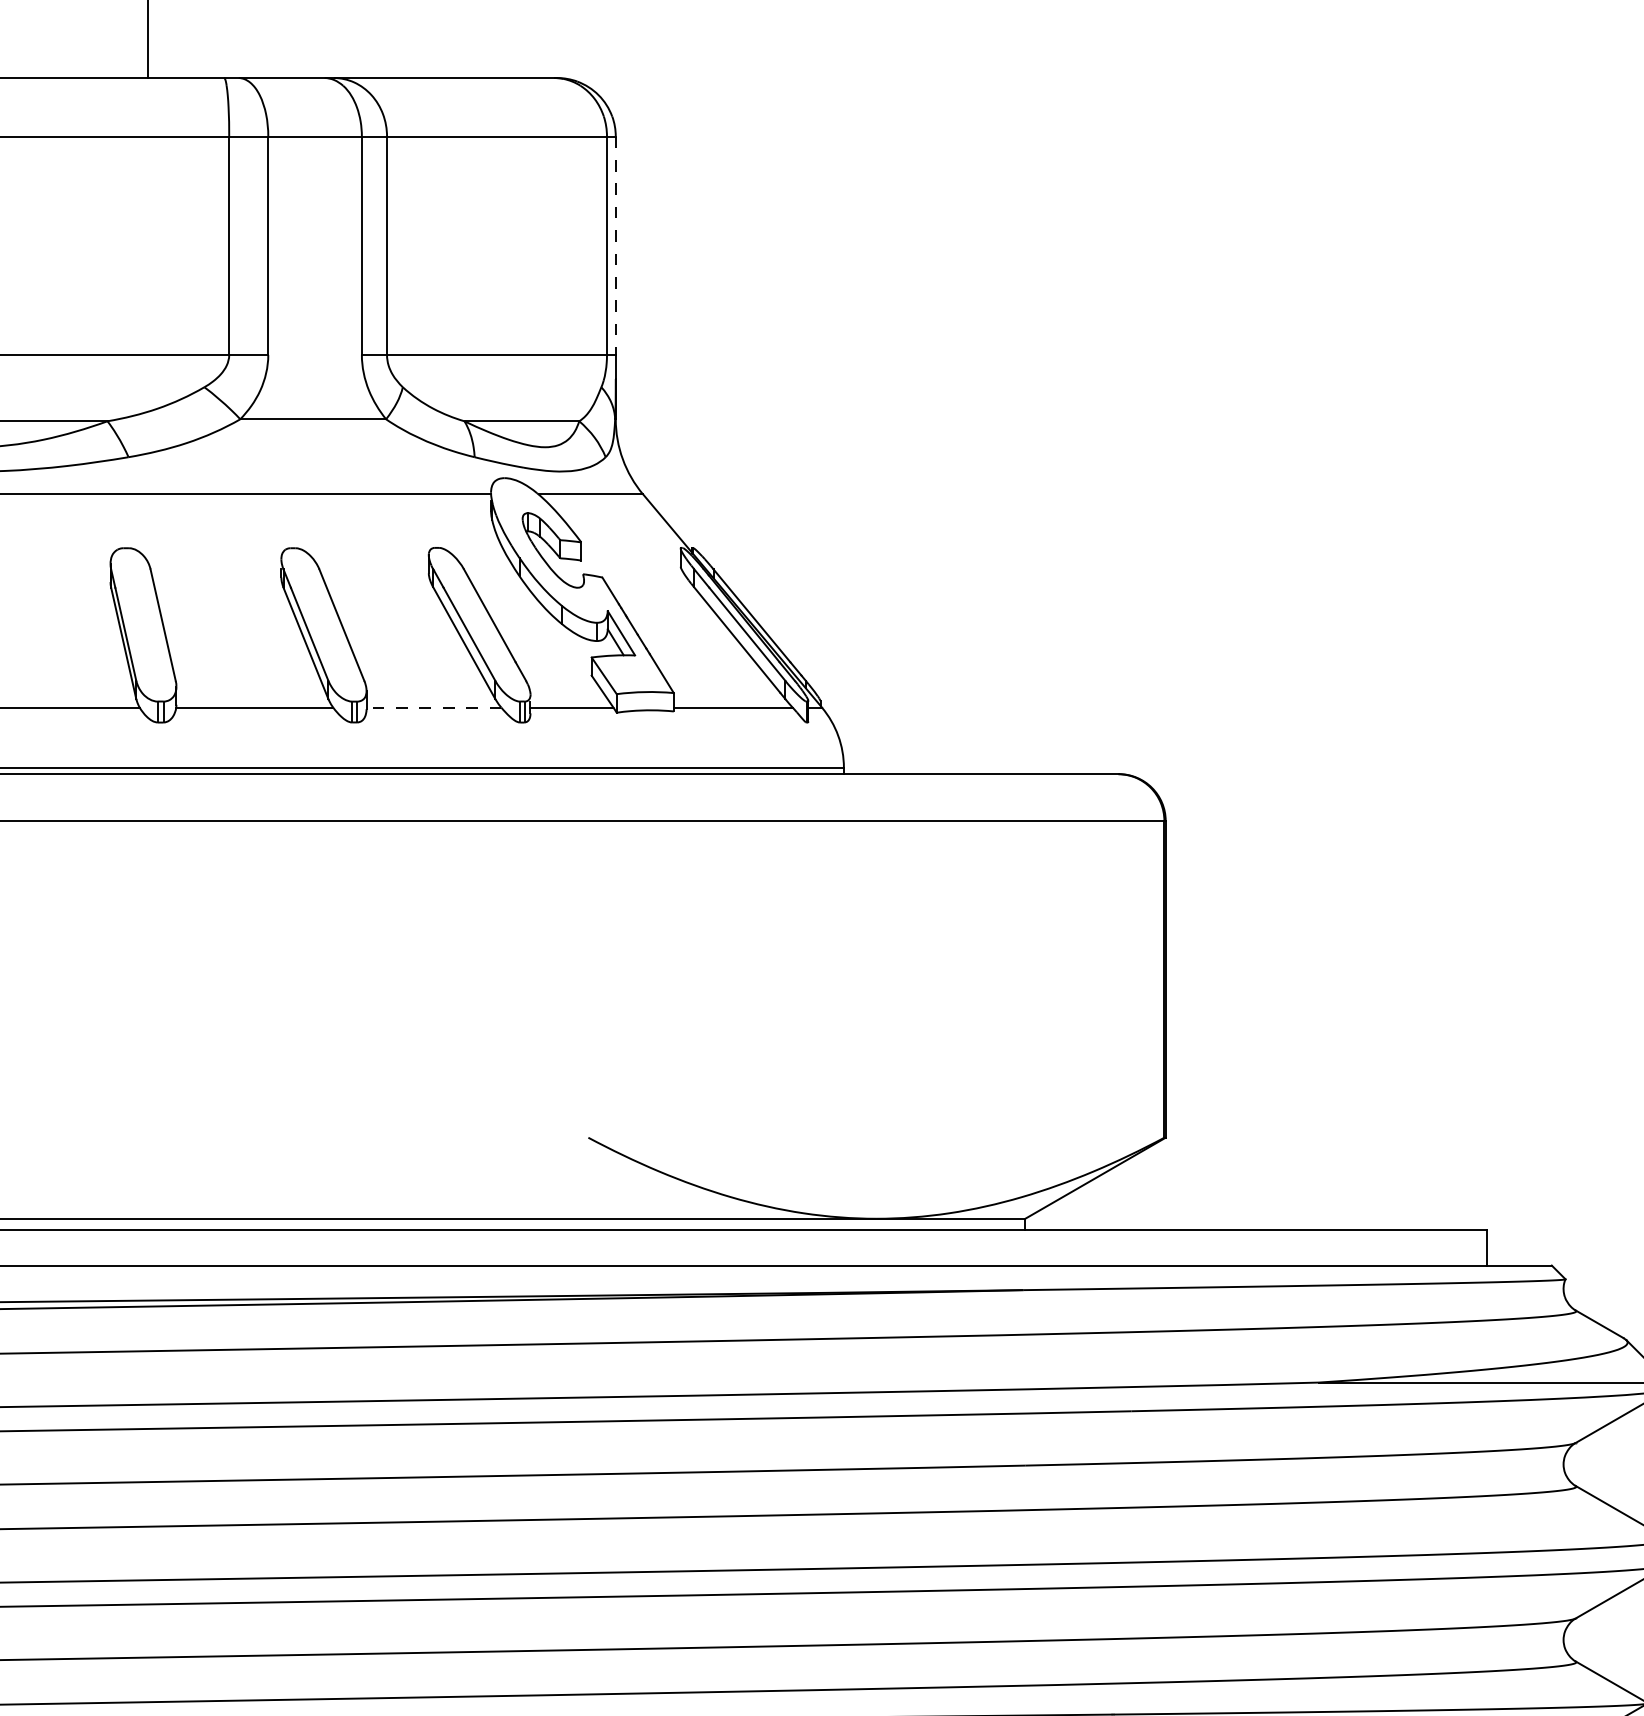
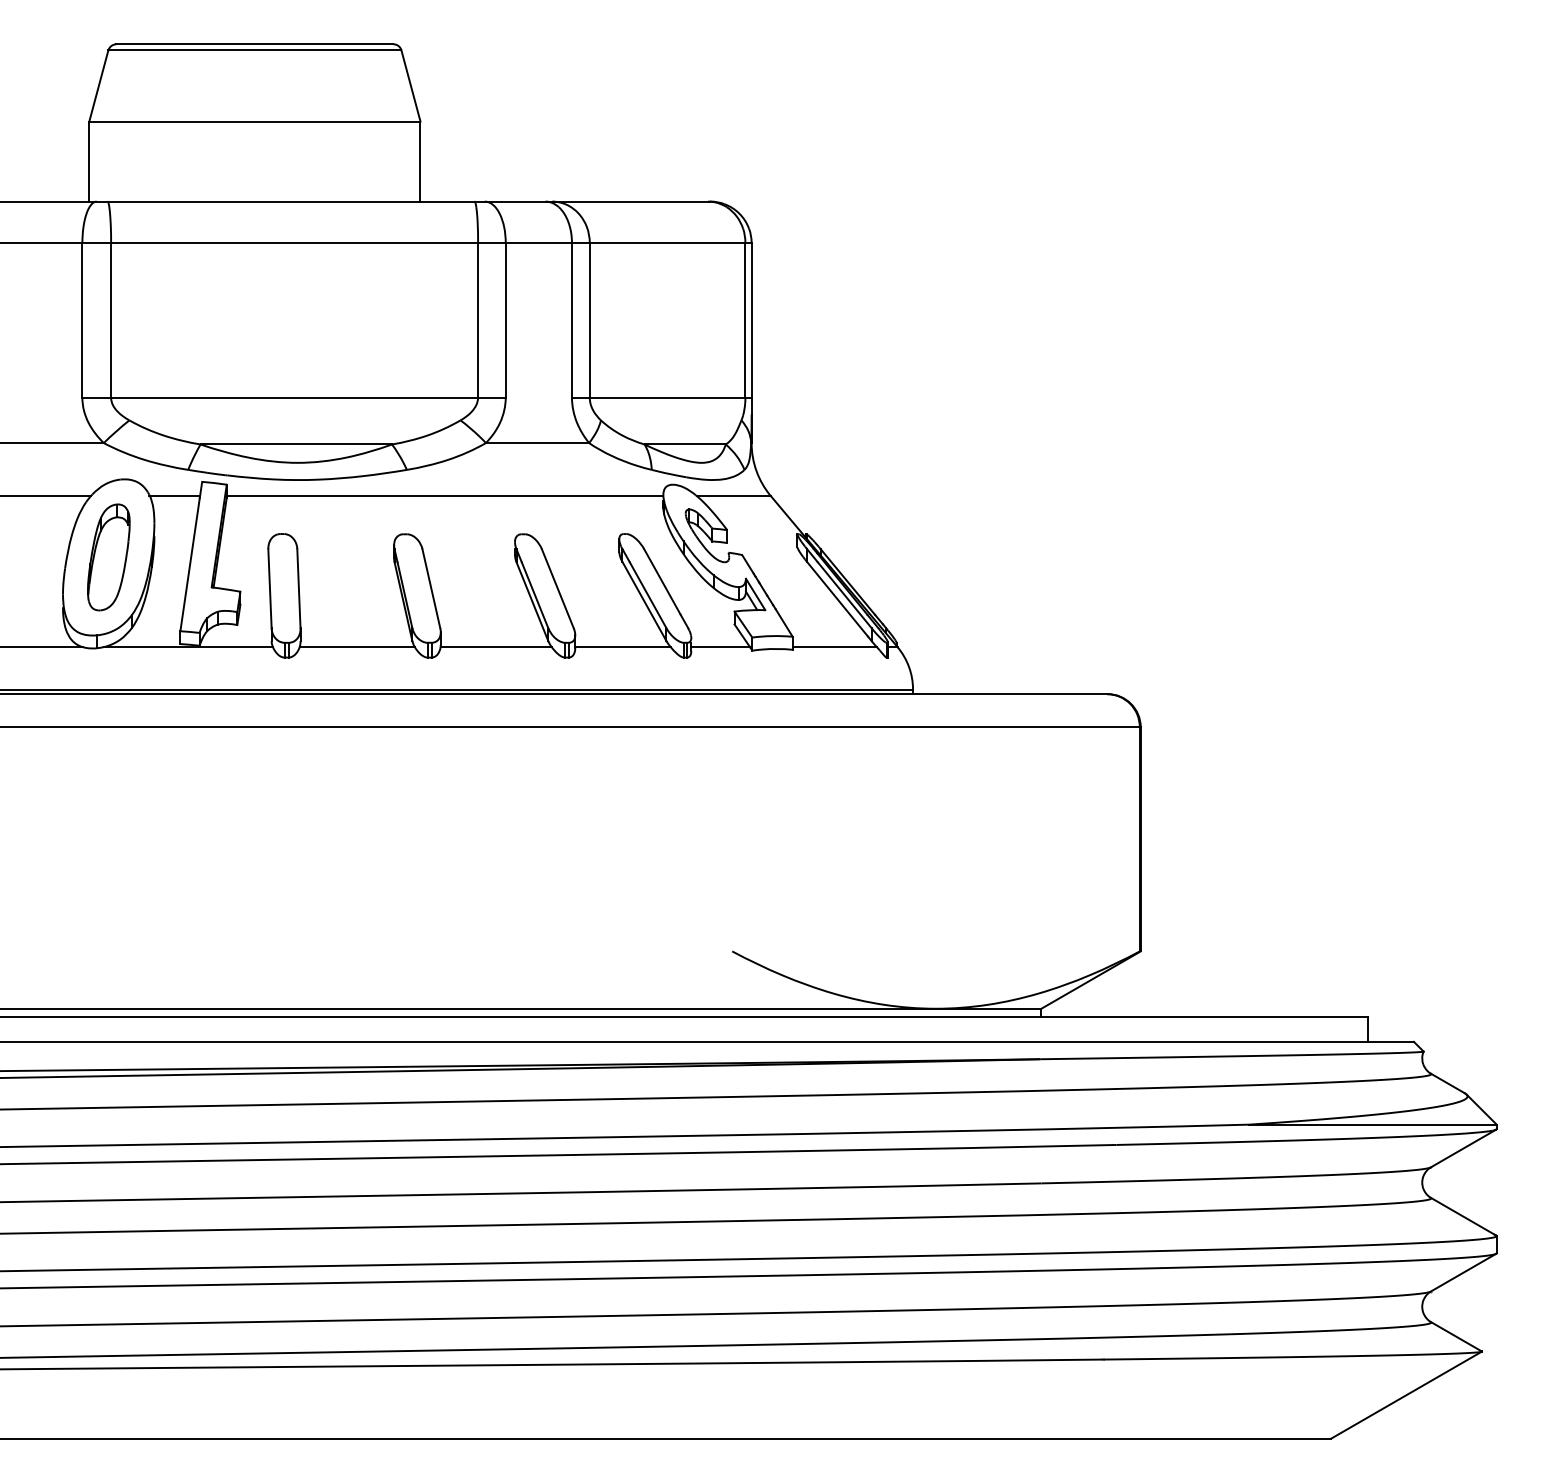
line: (615, 246) -> (751, 320), dashed -> solid
line: (433, 708) -> (622, 647), dashed -> solid

